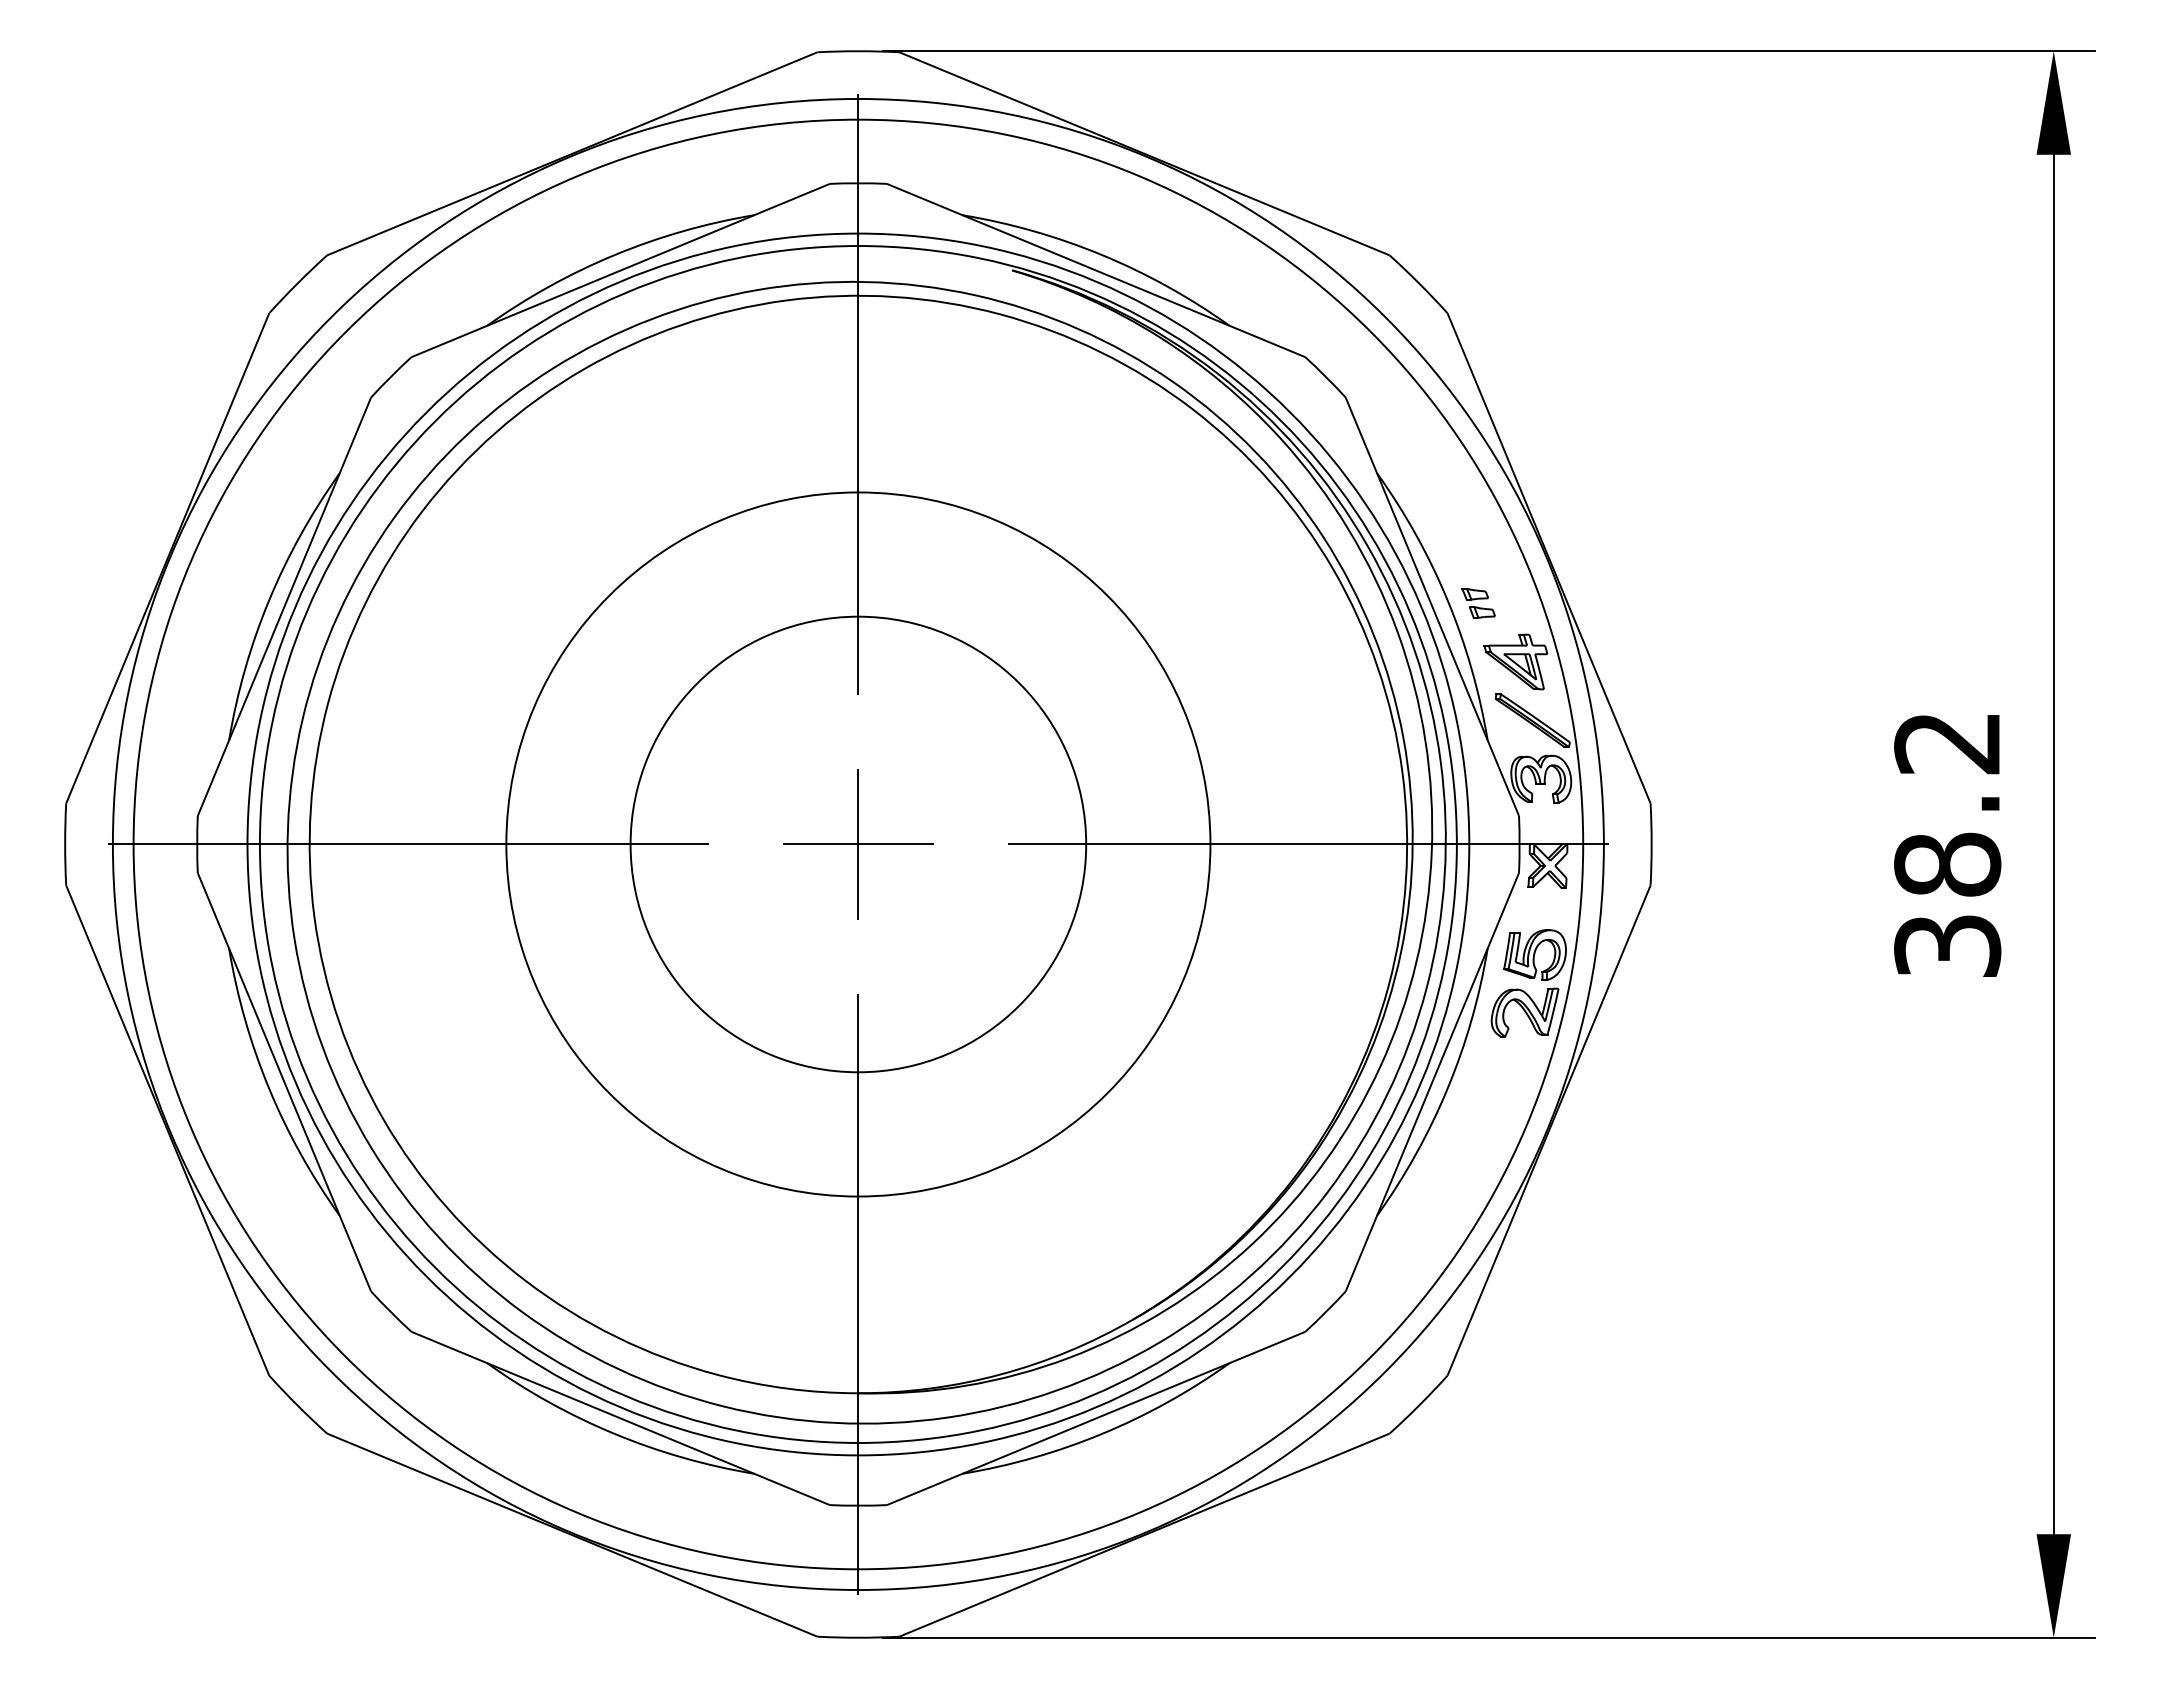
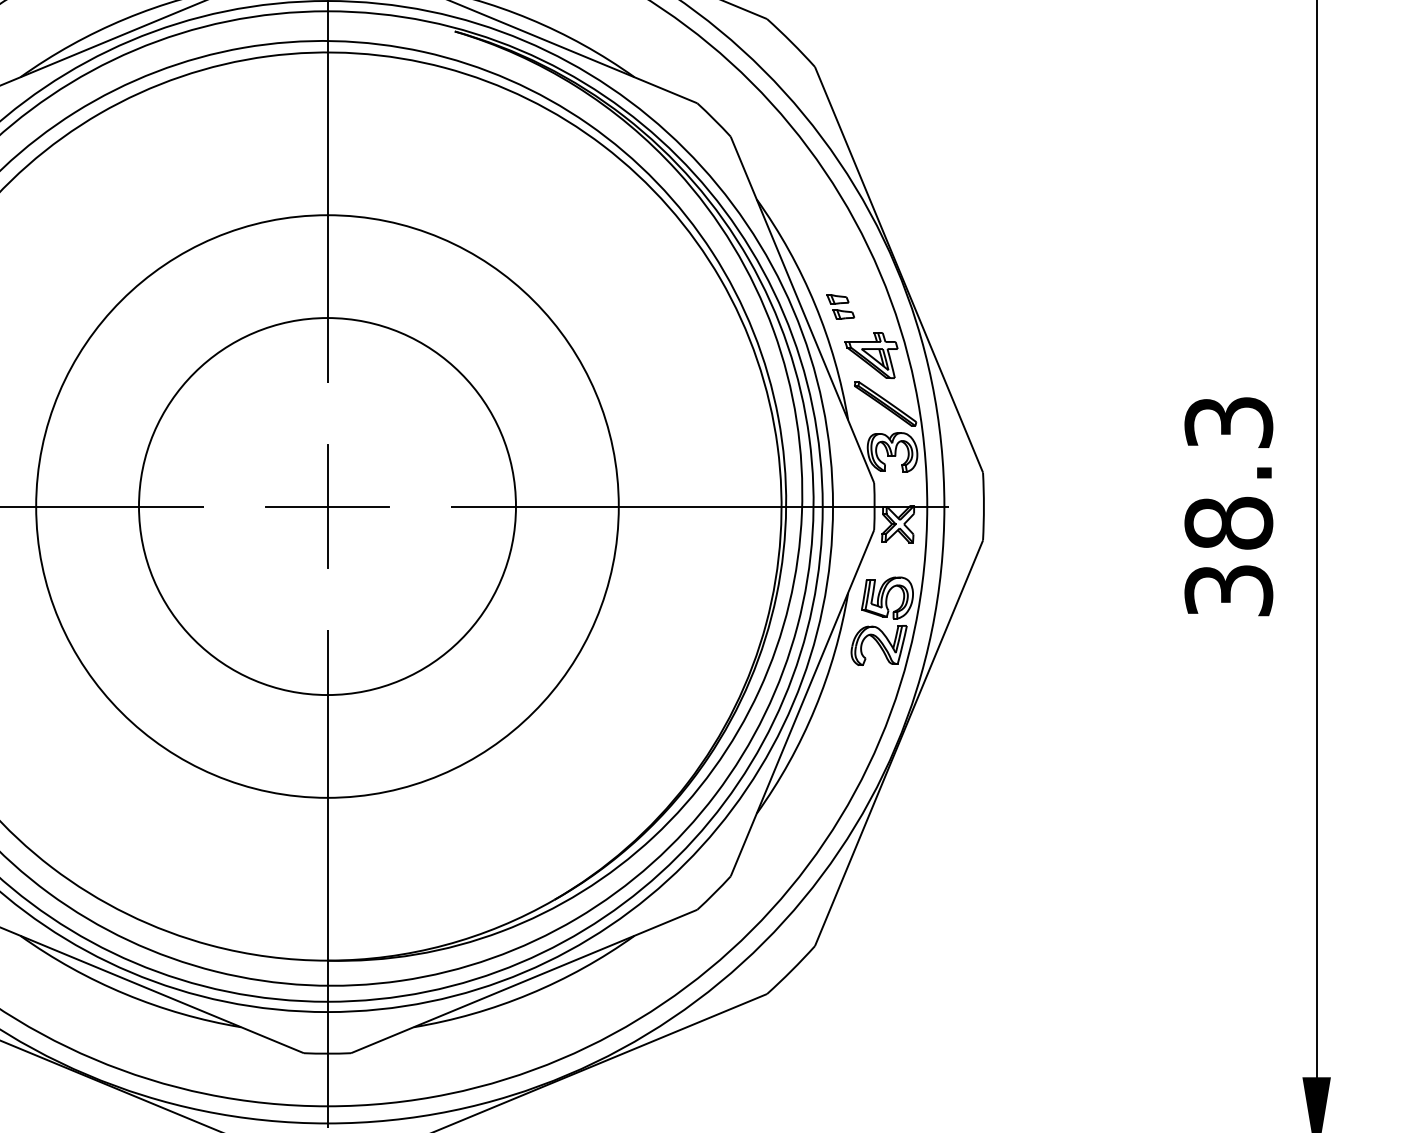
text: (1947, 743) -> (1228, 422), 38.2 -> 38.3

